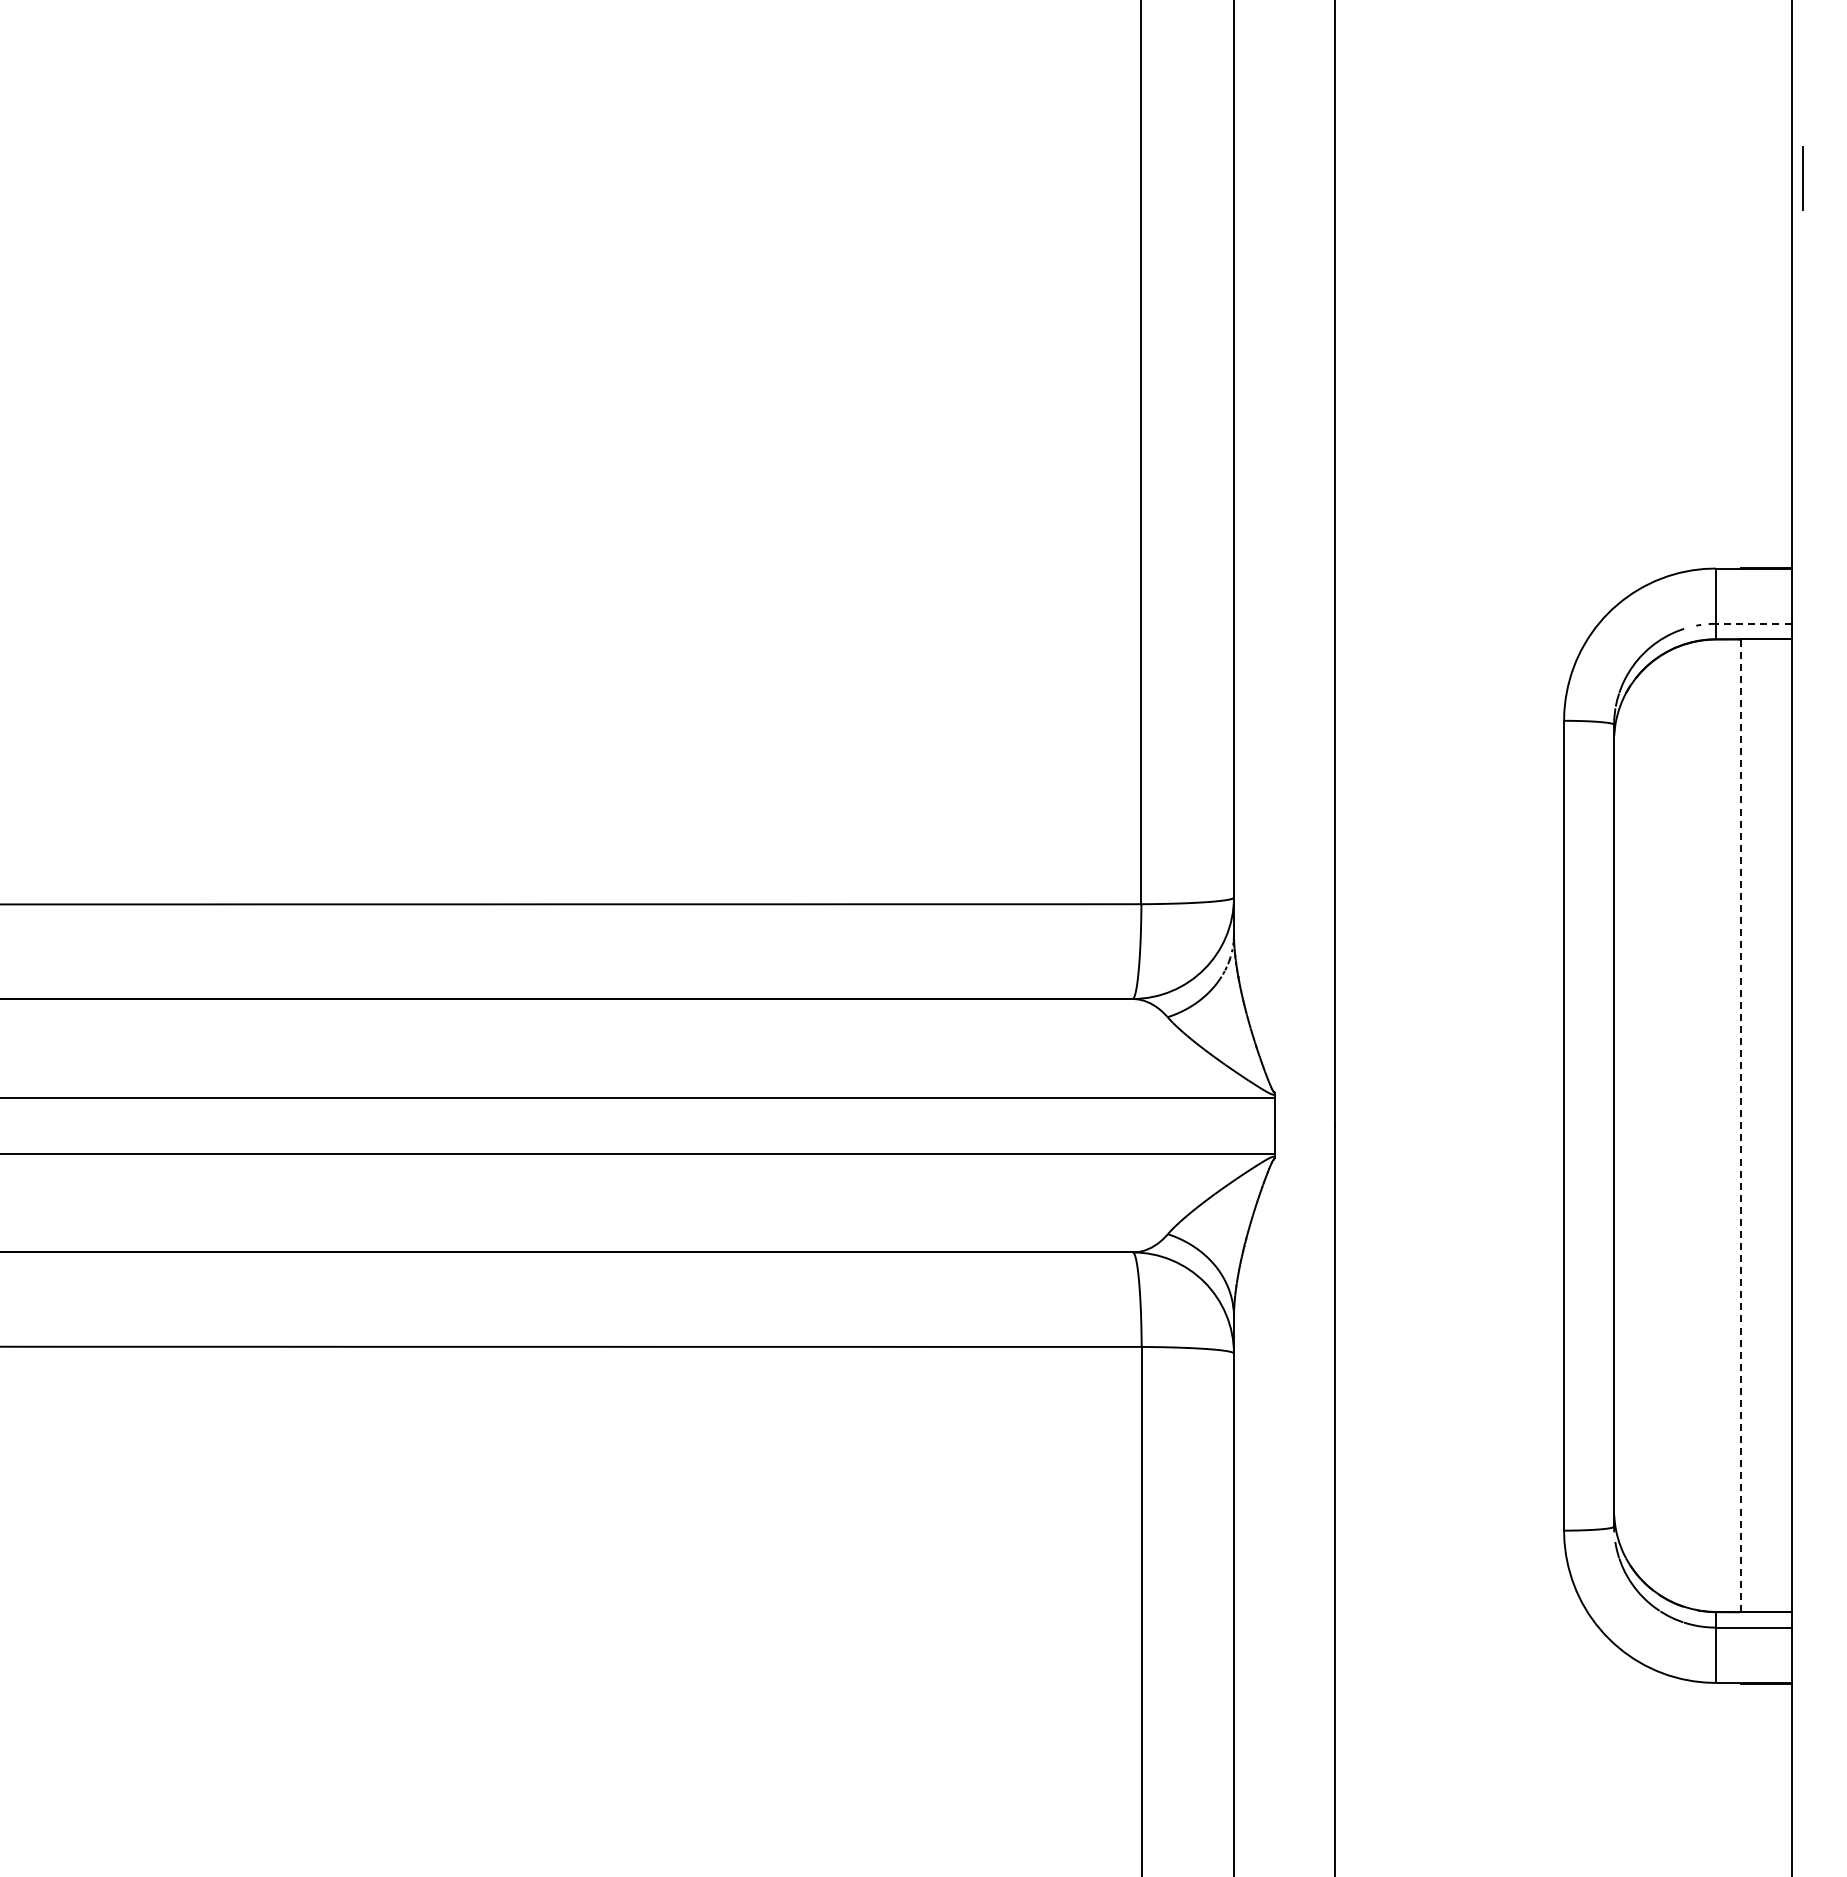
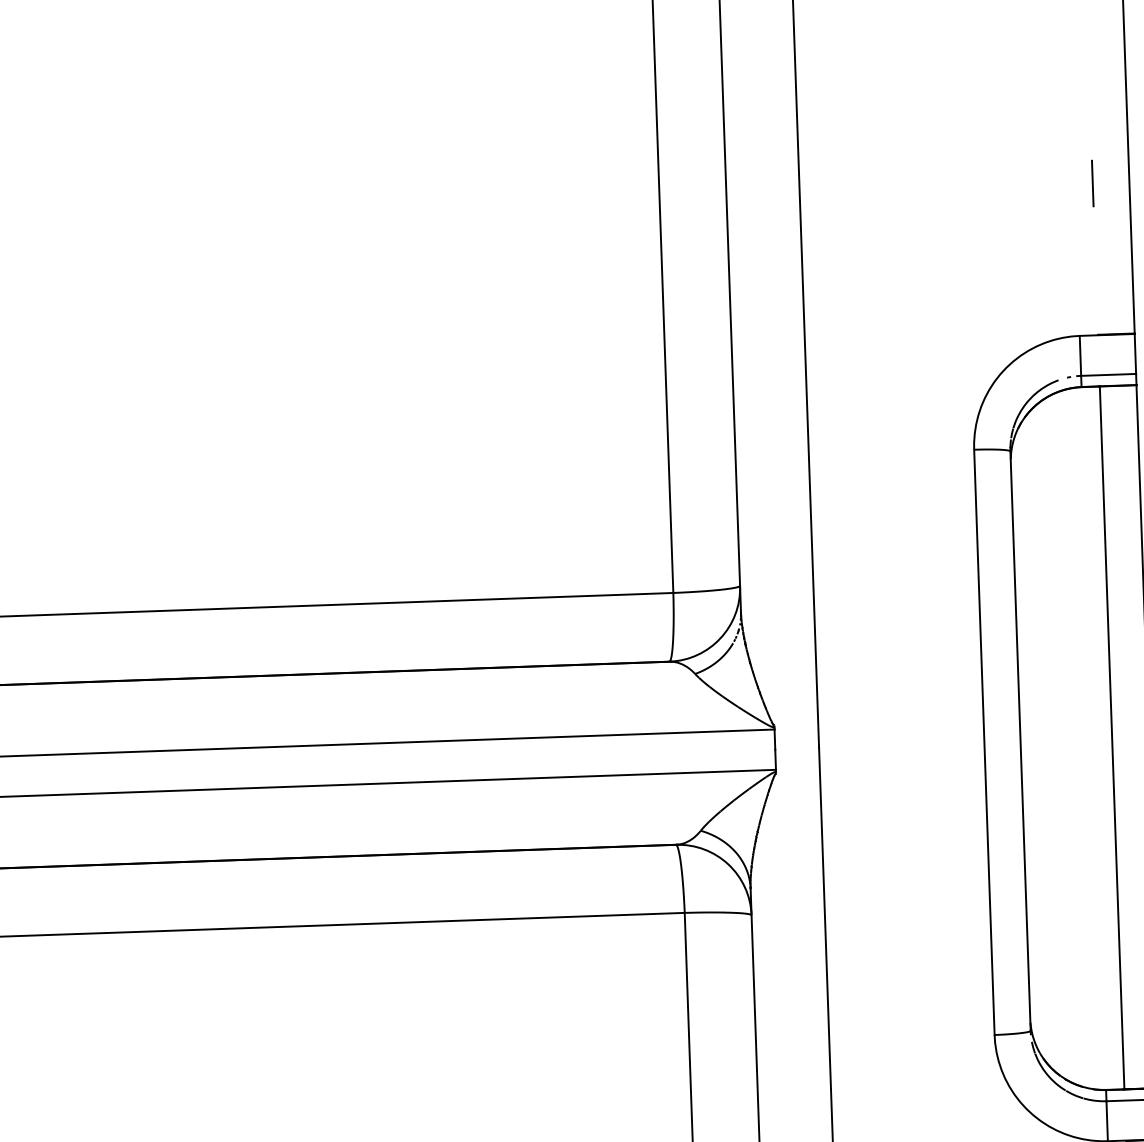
line: (1802, 178) -> (1092, 183), moved
line: (1753, 623) -> (1108, 374), dashed -> solid
line: (1740, 1125) -> (1111, 737), dashed -> solid

